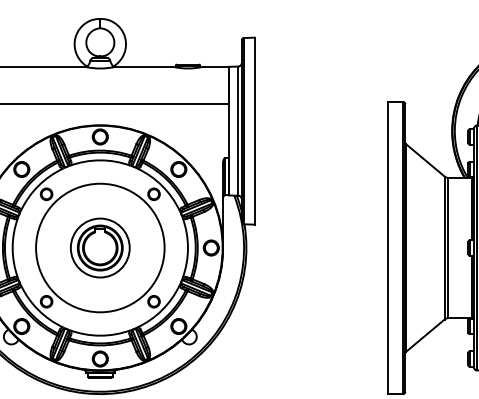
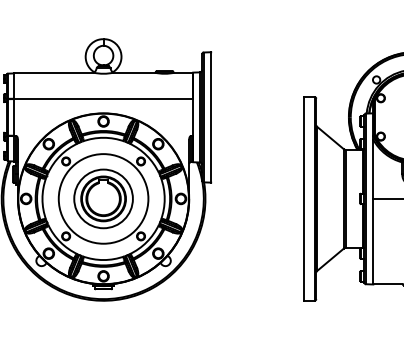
part: (100, 247) -> (103, 198), size x1.43

